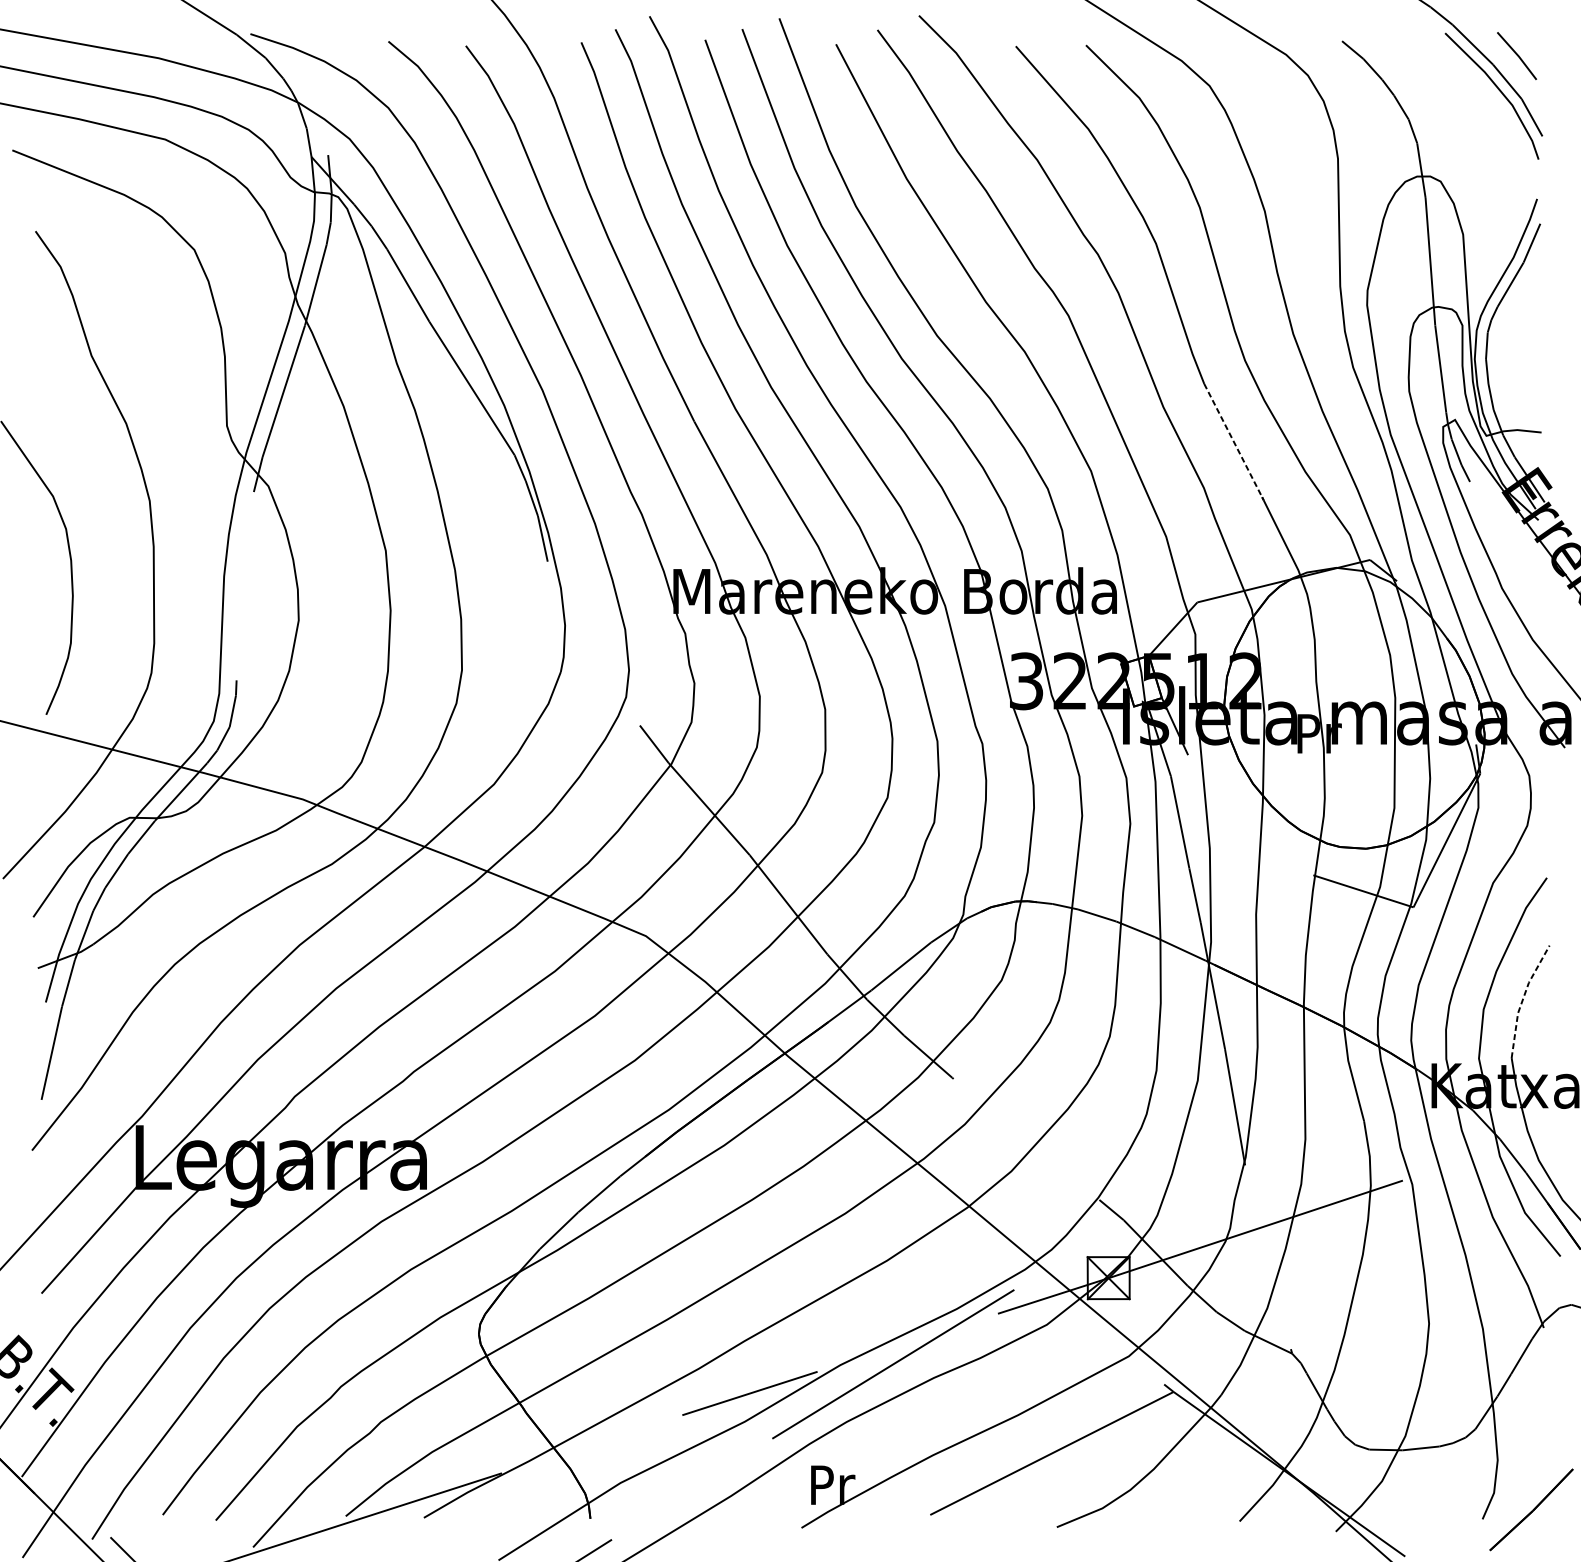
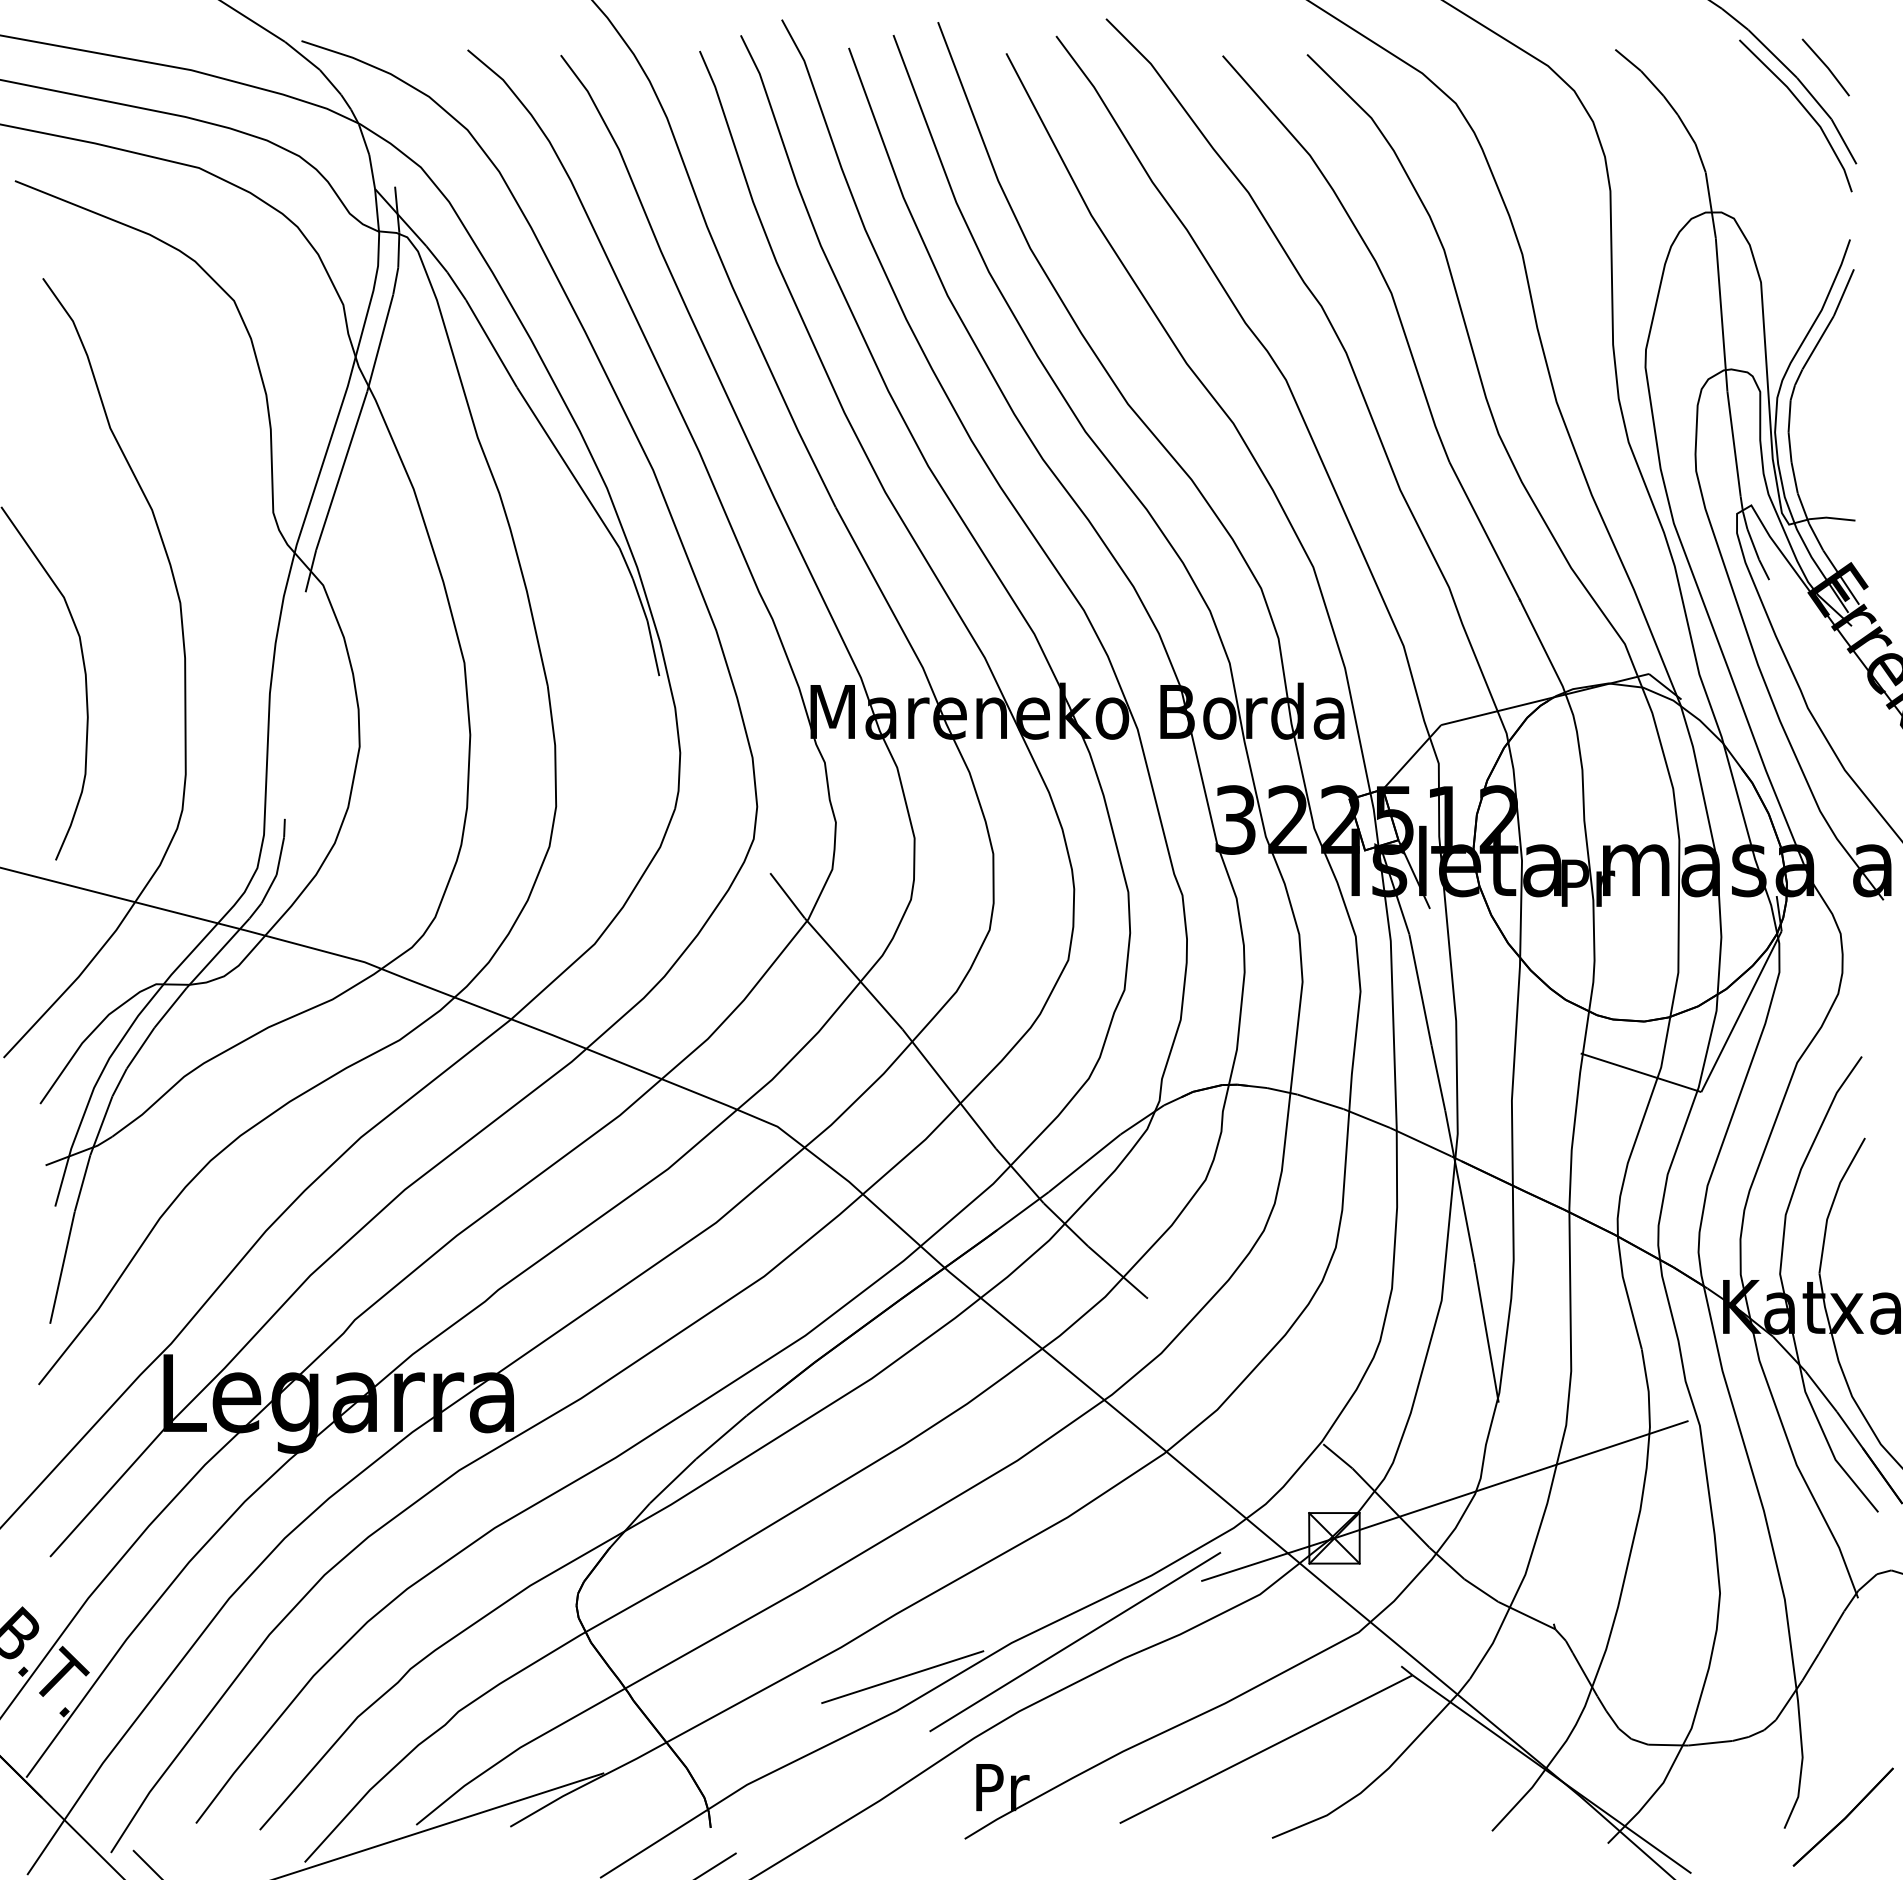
line: (1233, 440) -> (1484, 530), dashed -> solid
line: (1523, 999) -> (1833, 1202), dashed -> solid

